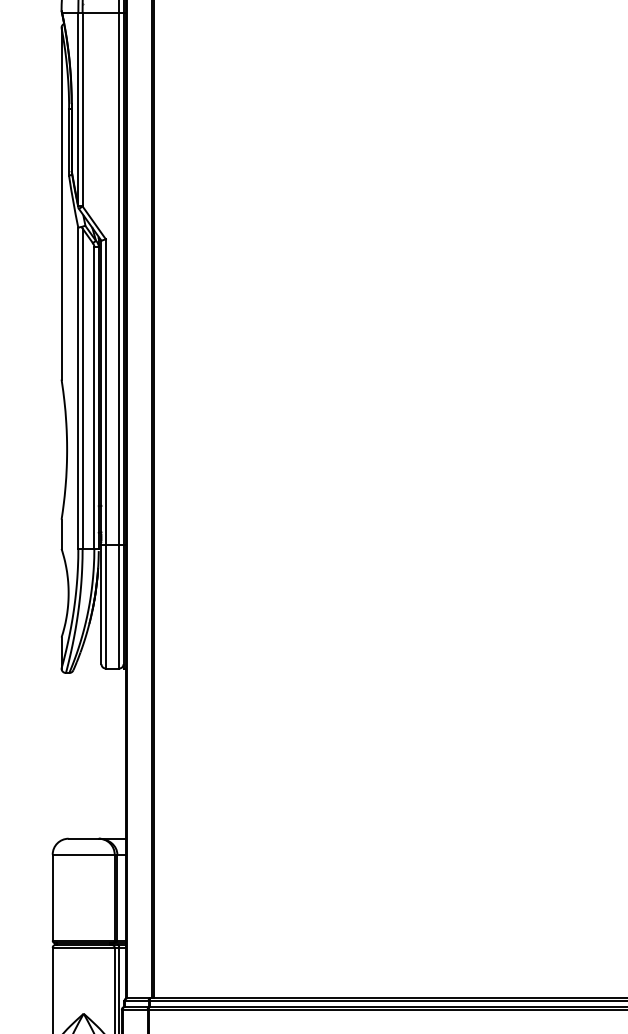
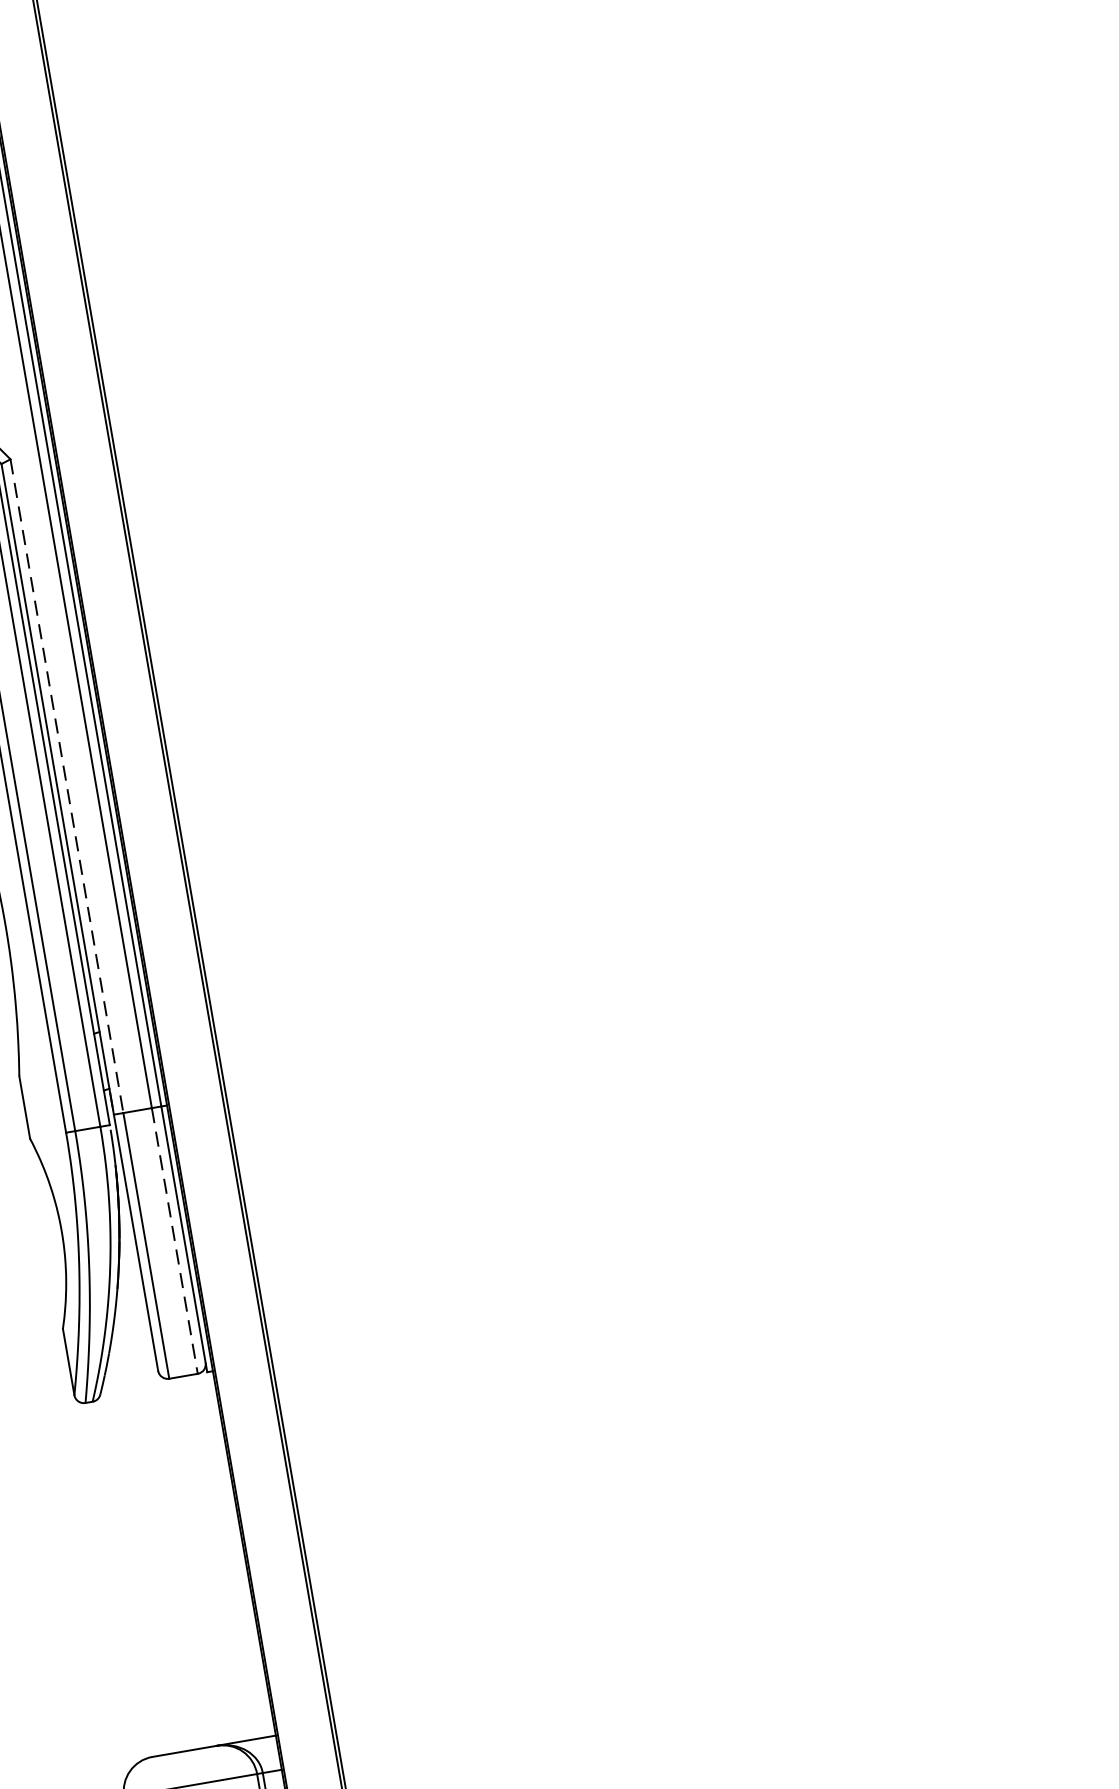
line: (105, 391) -> (65, 785), solid -> dashed
line: (119, 607) -> (175, 1242), solid -> dashed

